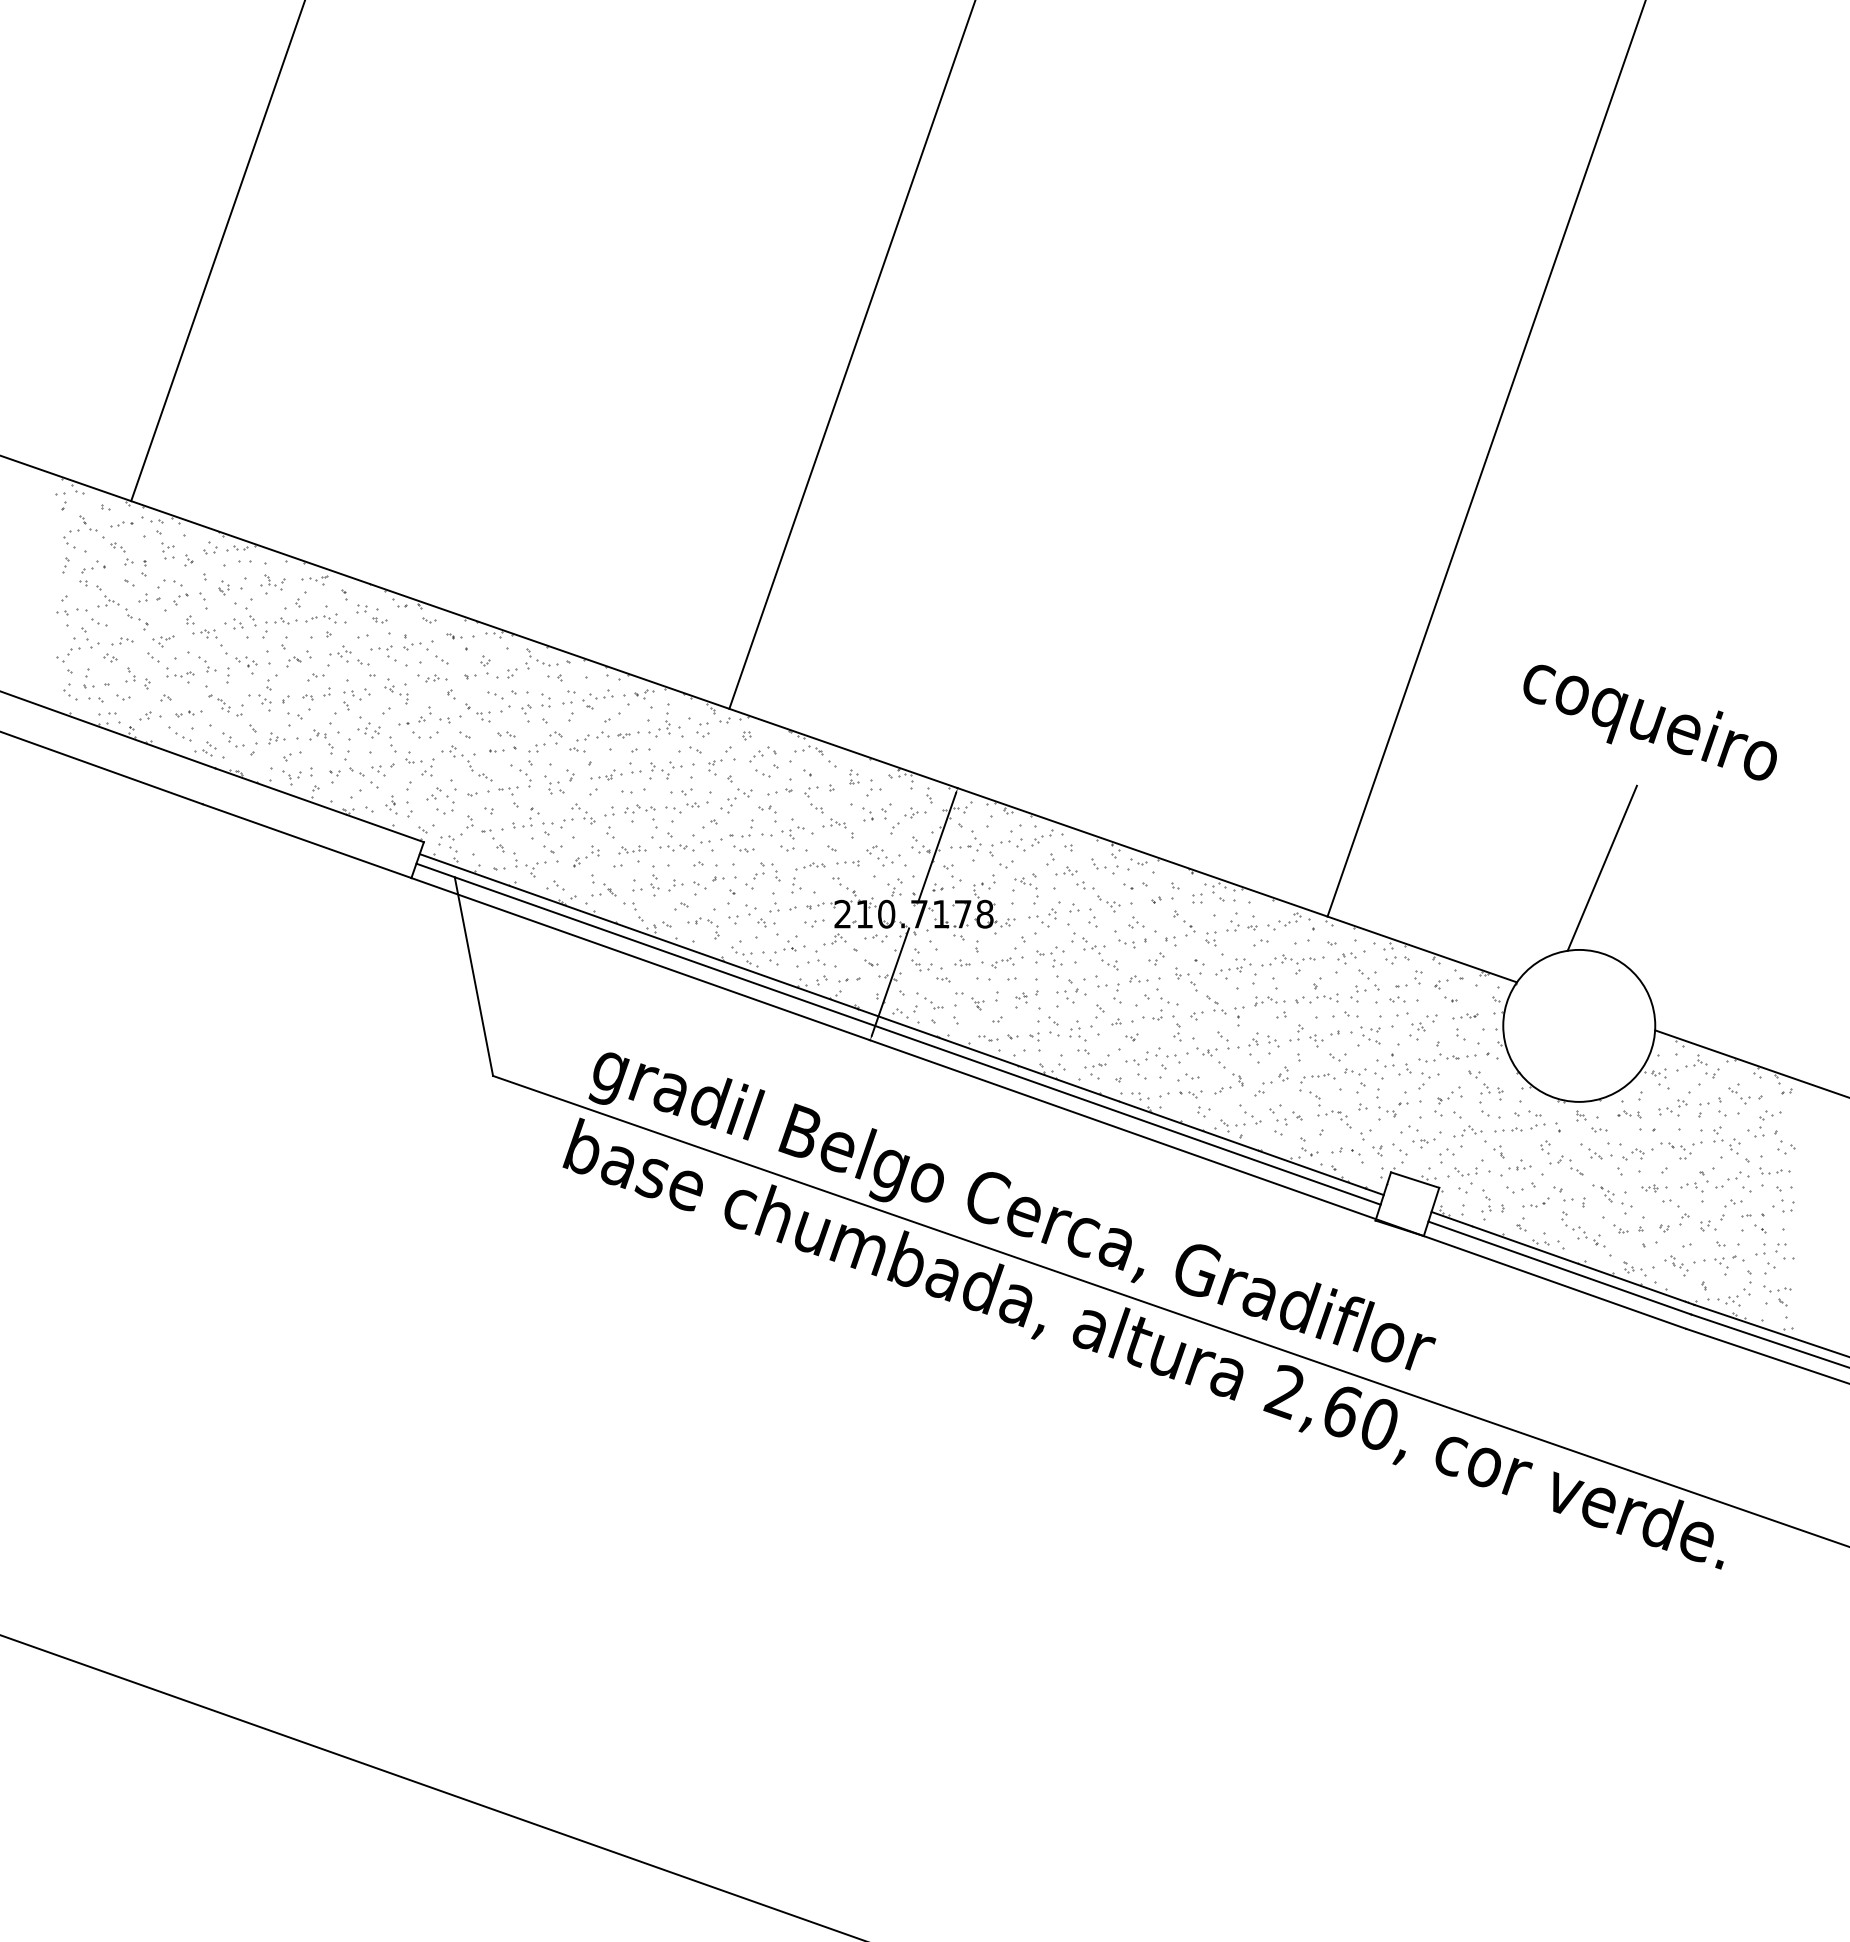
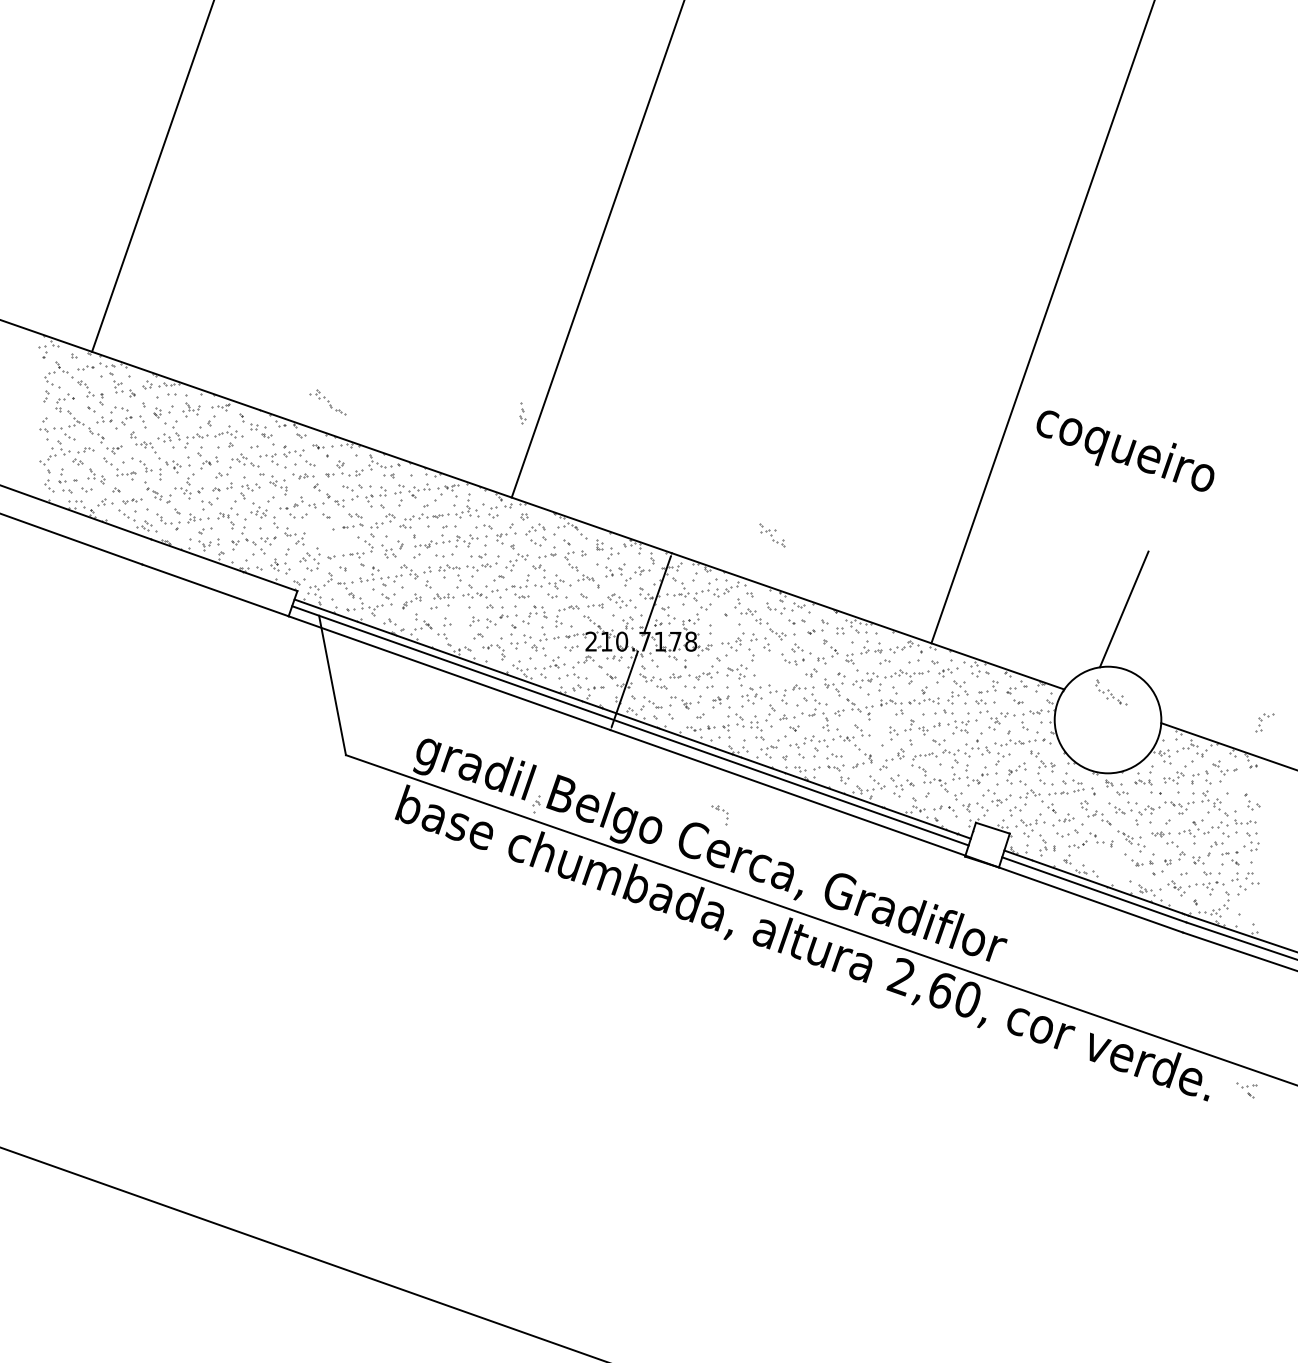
text: (1649, 722) -> (1125, 451), moved
part: (466, 763) -> (327, 402), moved
part: (654, 880) -> (522, 413), moved
part: (1024, 884) -> (718, 810), moved
part: (1100, 953) -> (772, 535), moved
part: (1465, 1016) -> (1028, 713), size x1.6
part: (1253, 1043) -> (536, 803), moved
part: (1767, 1123) -> (1264, 722), moved
part: (1583, 1229) -> (1111, 692), moved
part: (1777, 1295) -> (1247, 1090), moved

